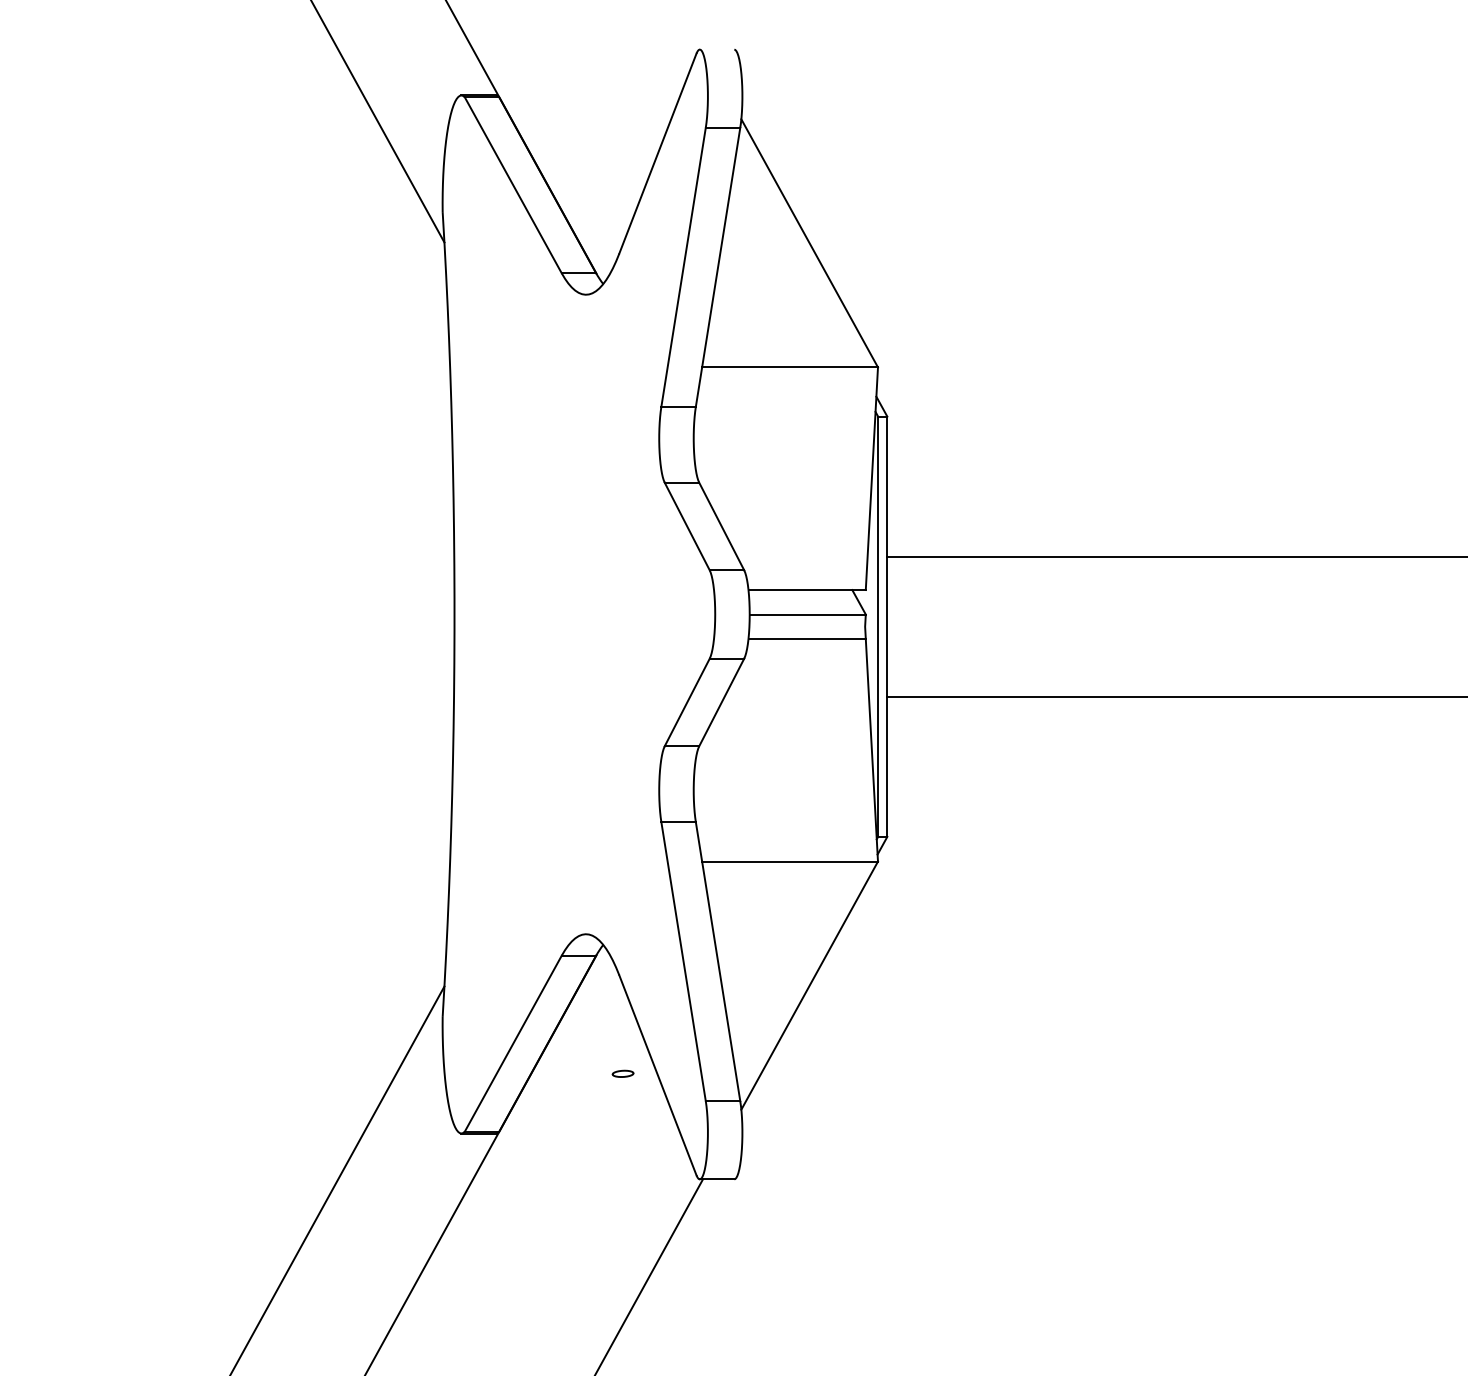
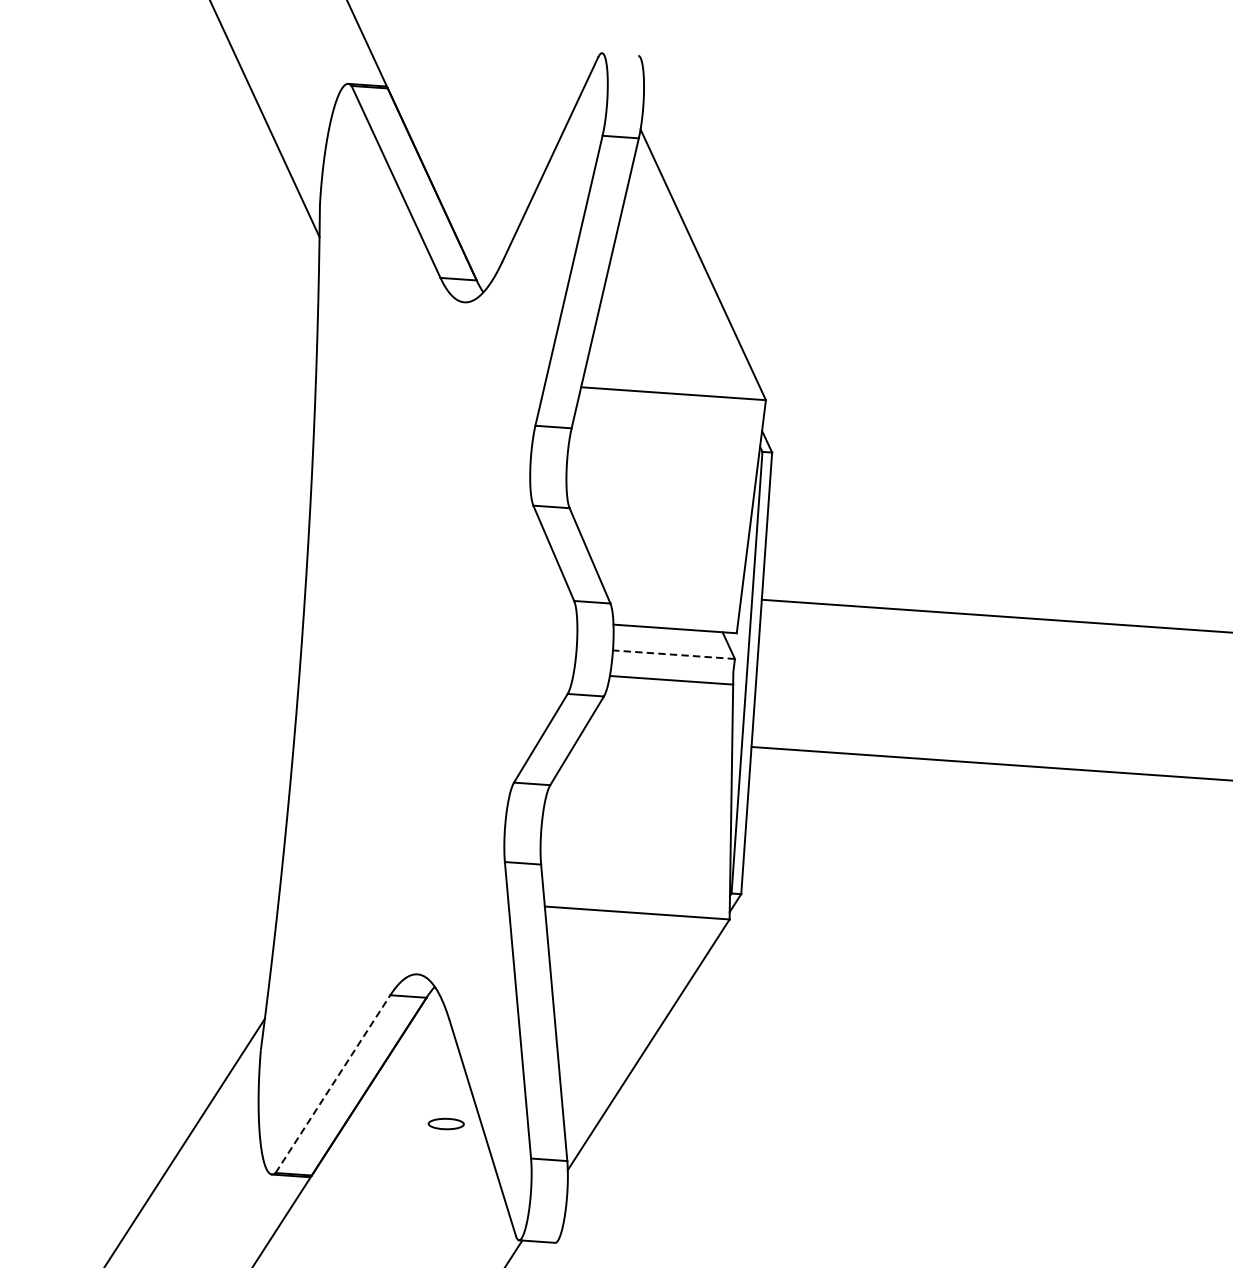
line: (807, 614) -> (673, 654), solid -> dashed
line: (513, 1043) -> (333, 1083), solid -> dashed
part: (622, 1073) -> (445, 1123), size x1.6

